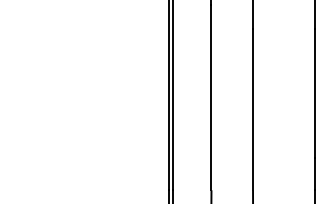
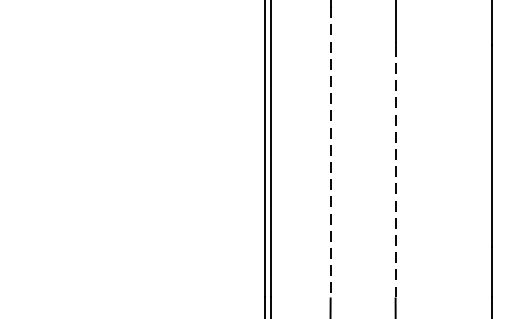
line: (211, 97) -> (330, 152), solid -> dashed
line: (253, 109) -> (396, 171), solid -> dashed

